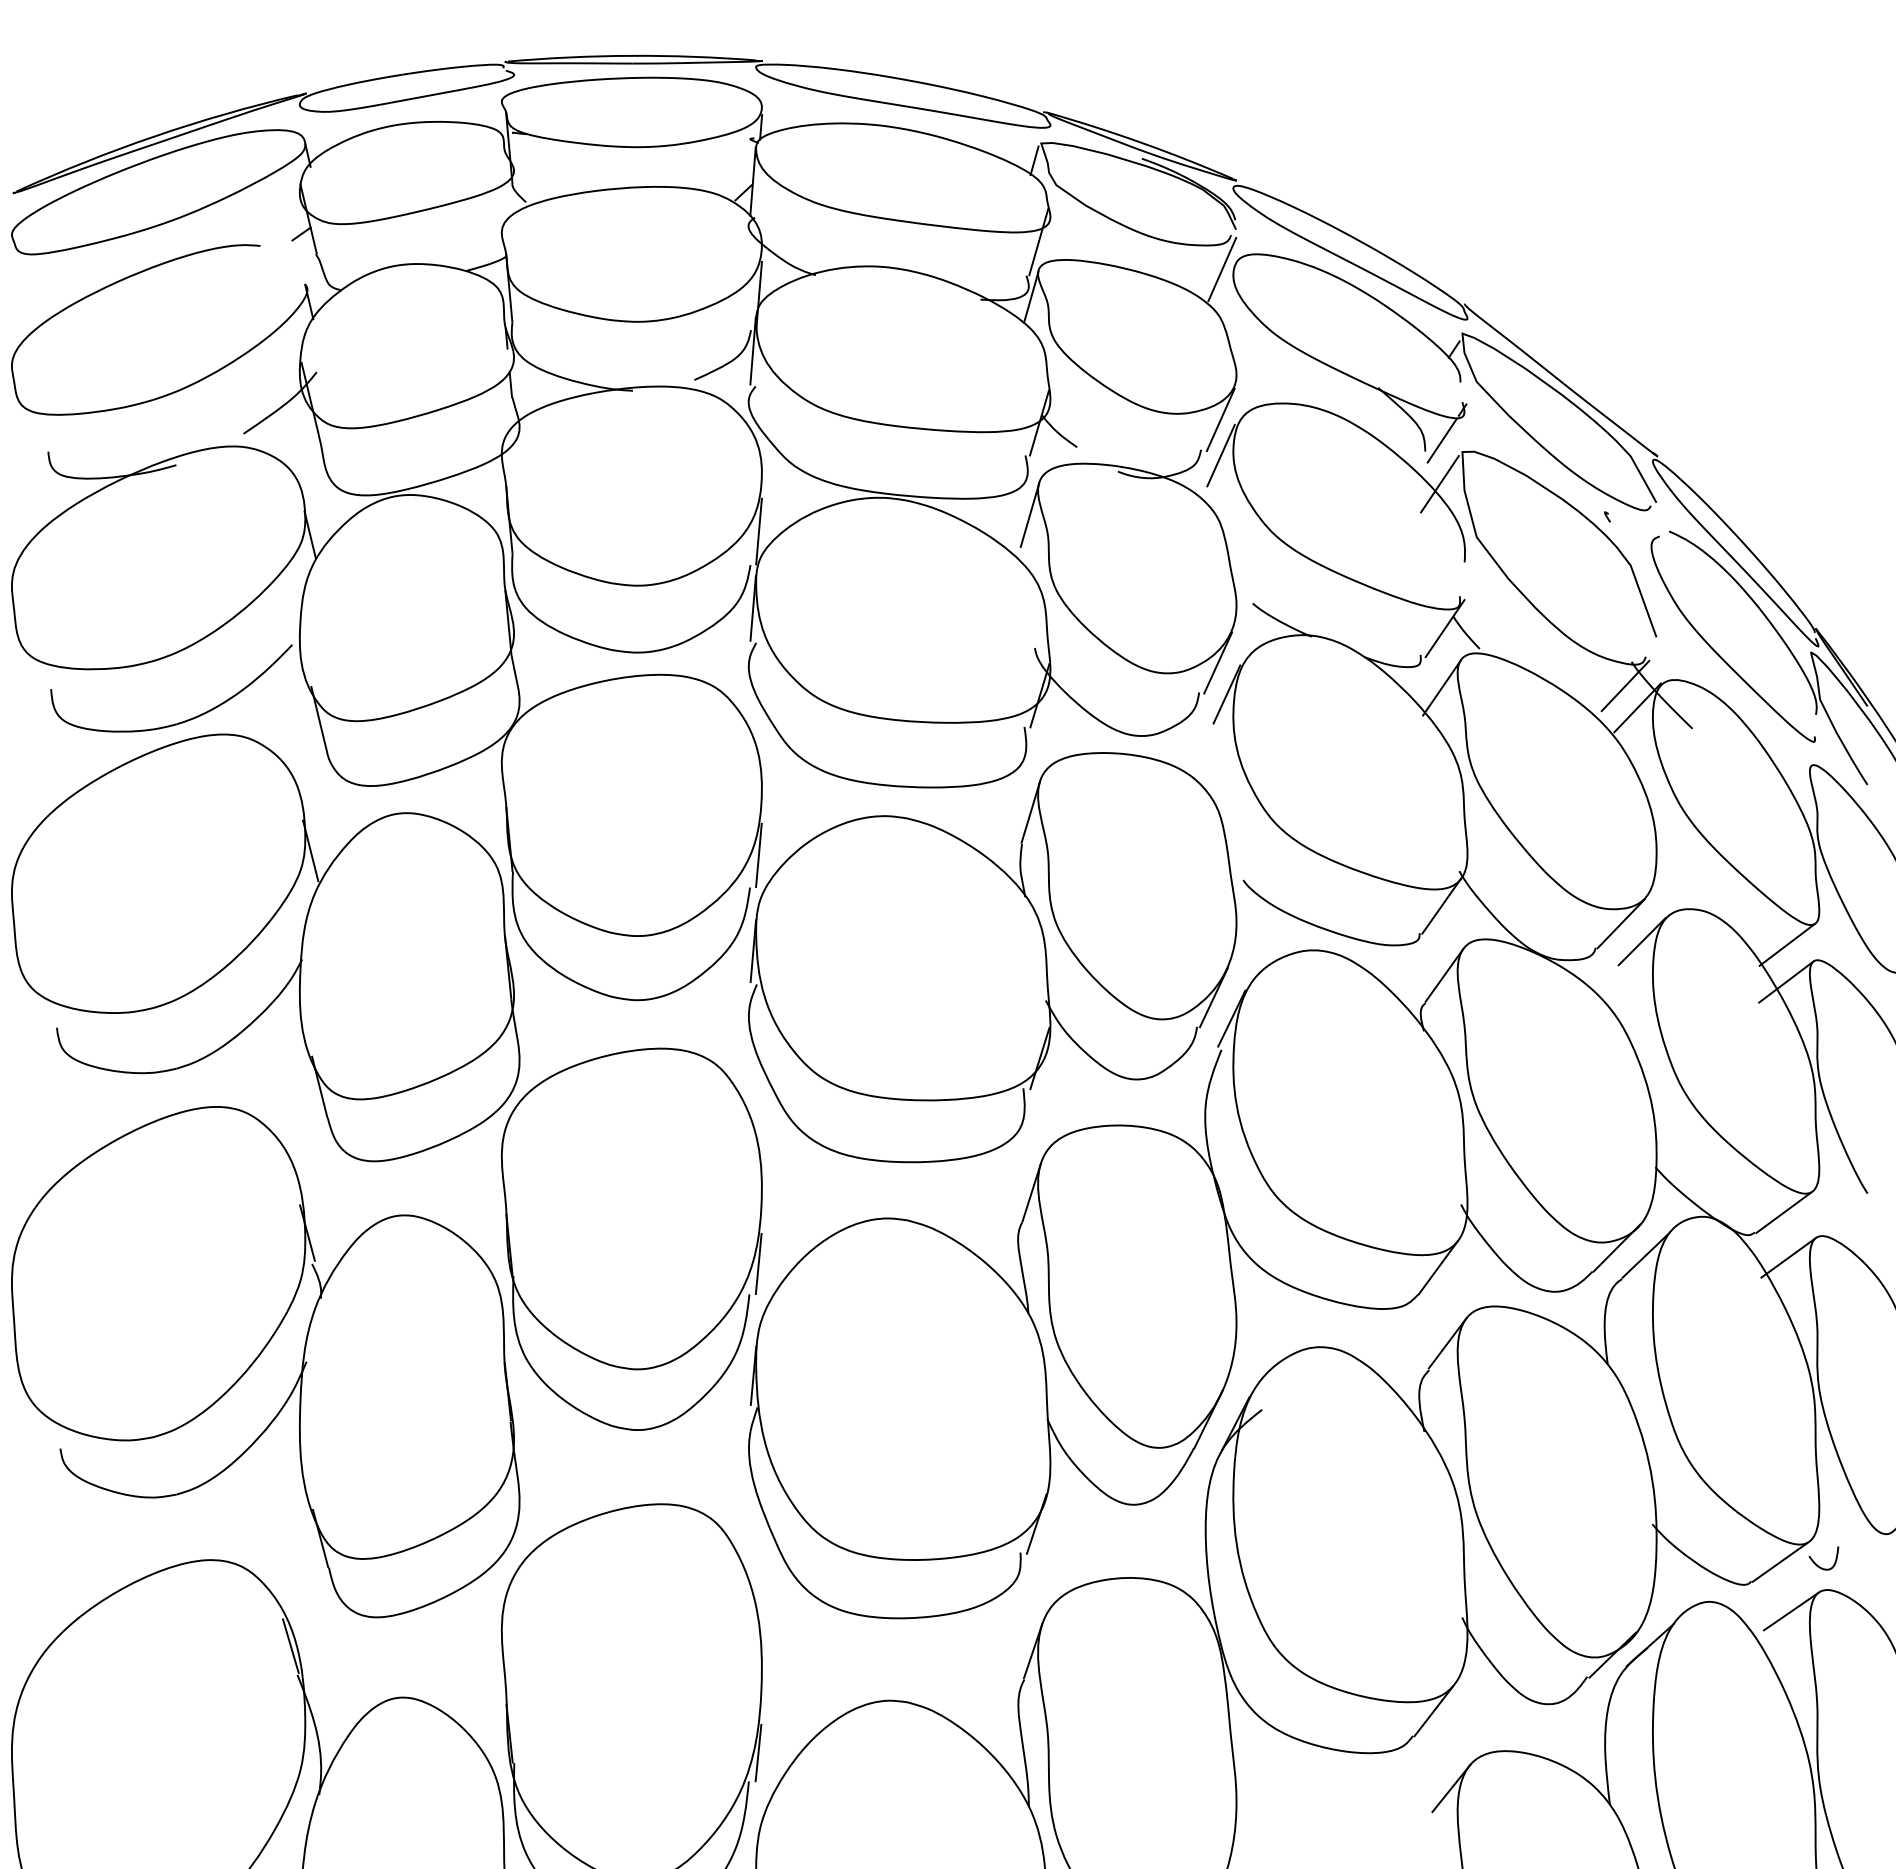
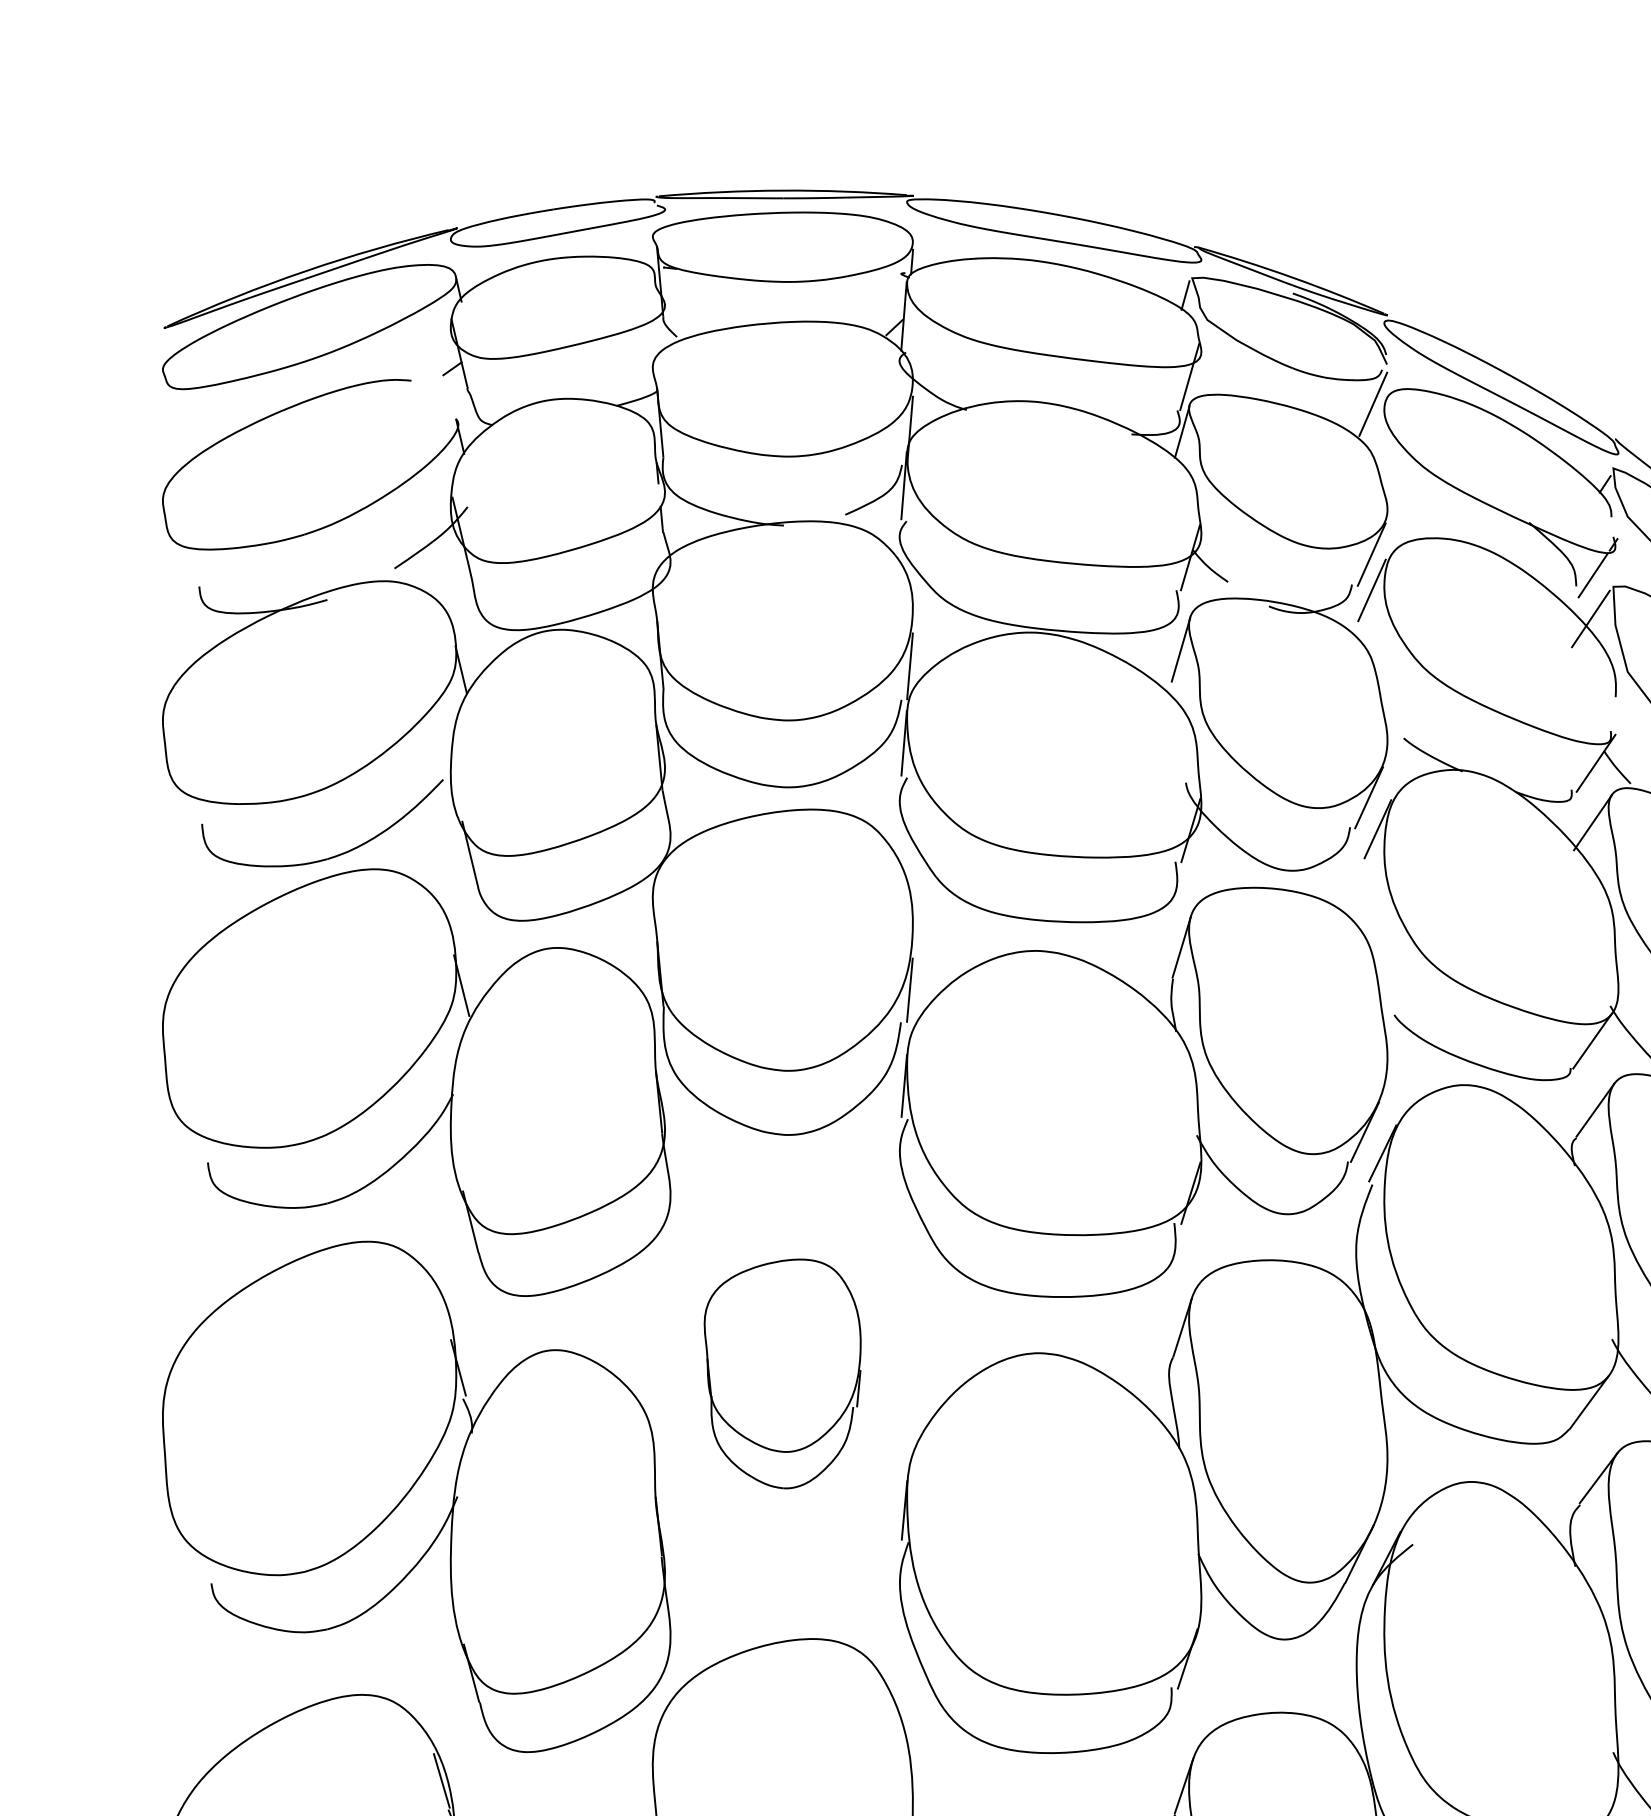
part: (631, 1238) -> (782, 1373), size x0.6

